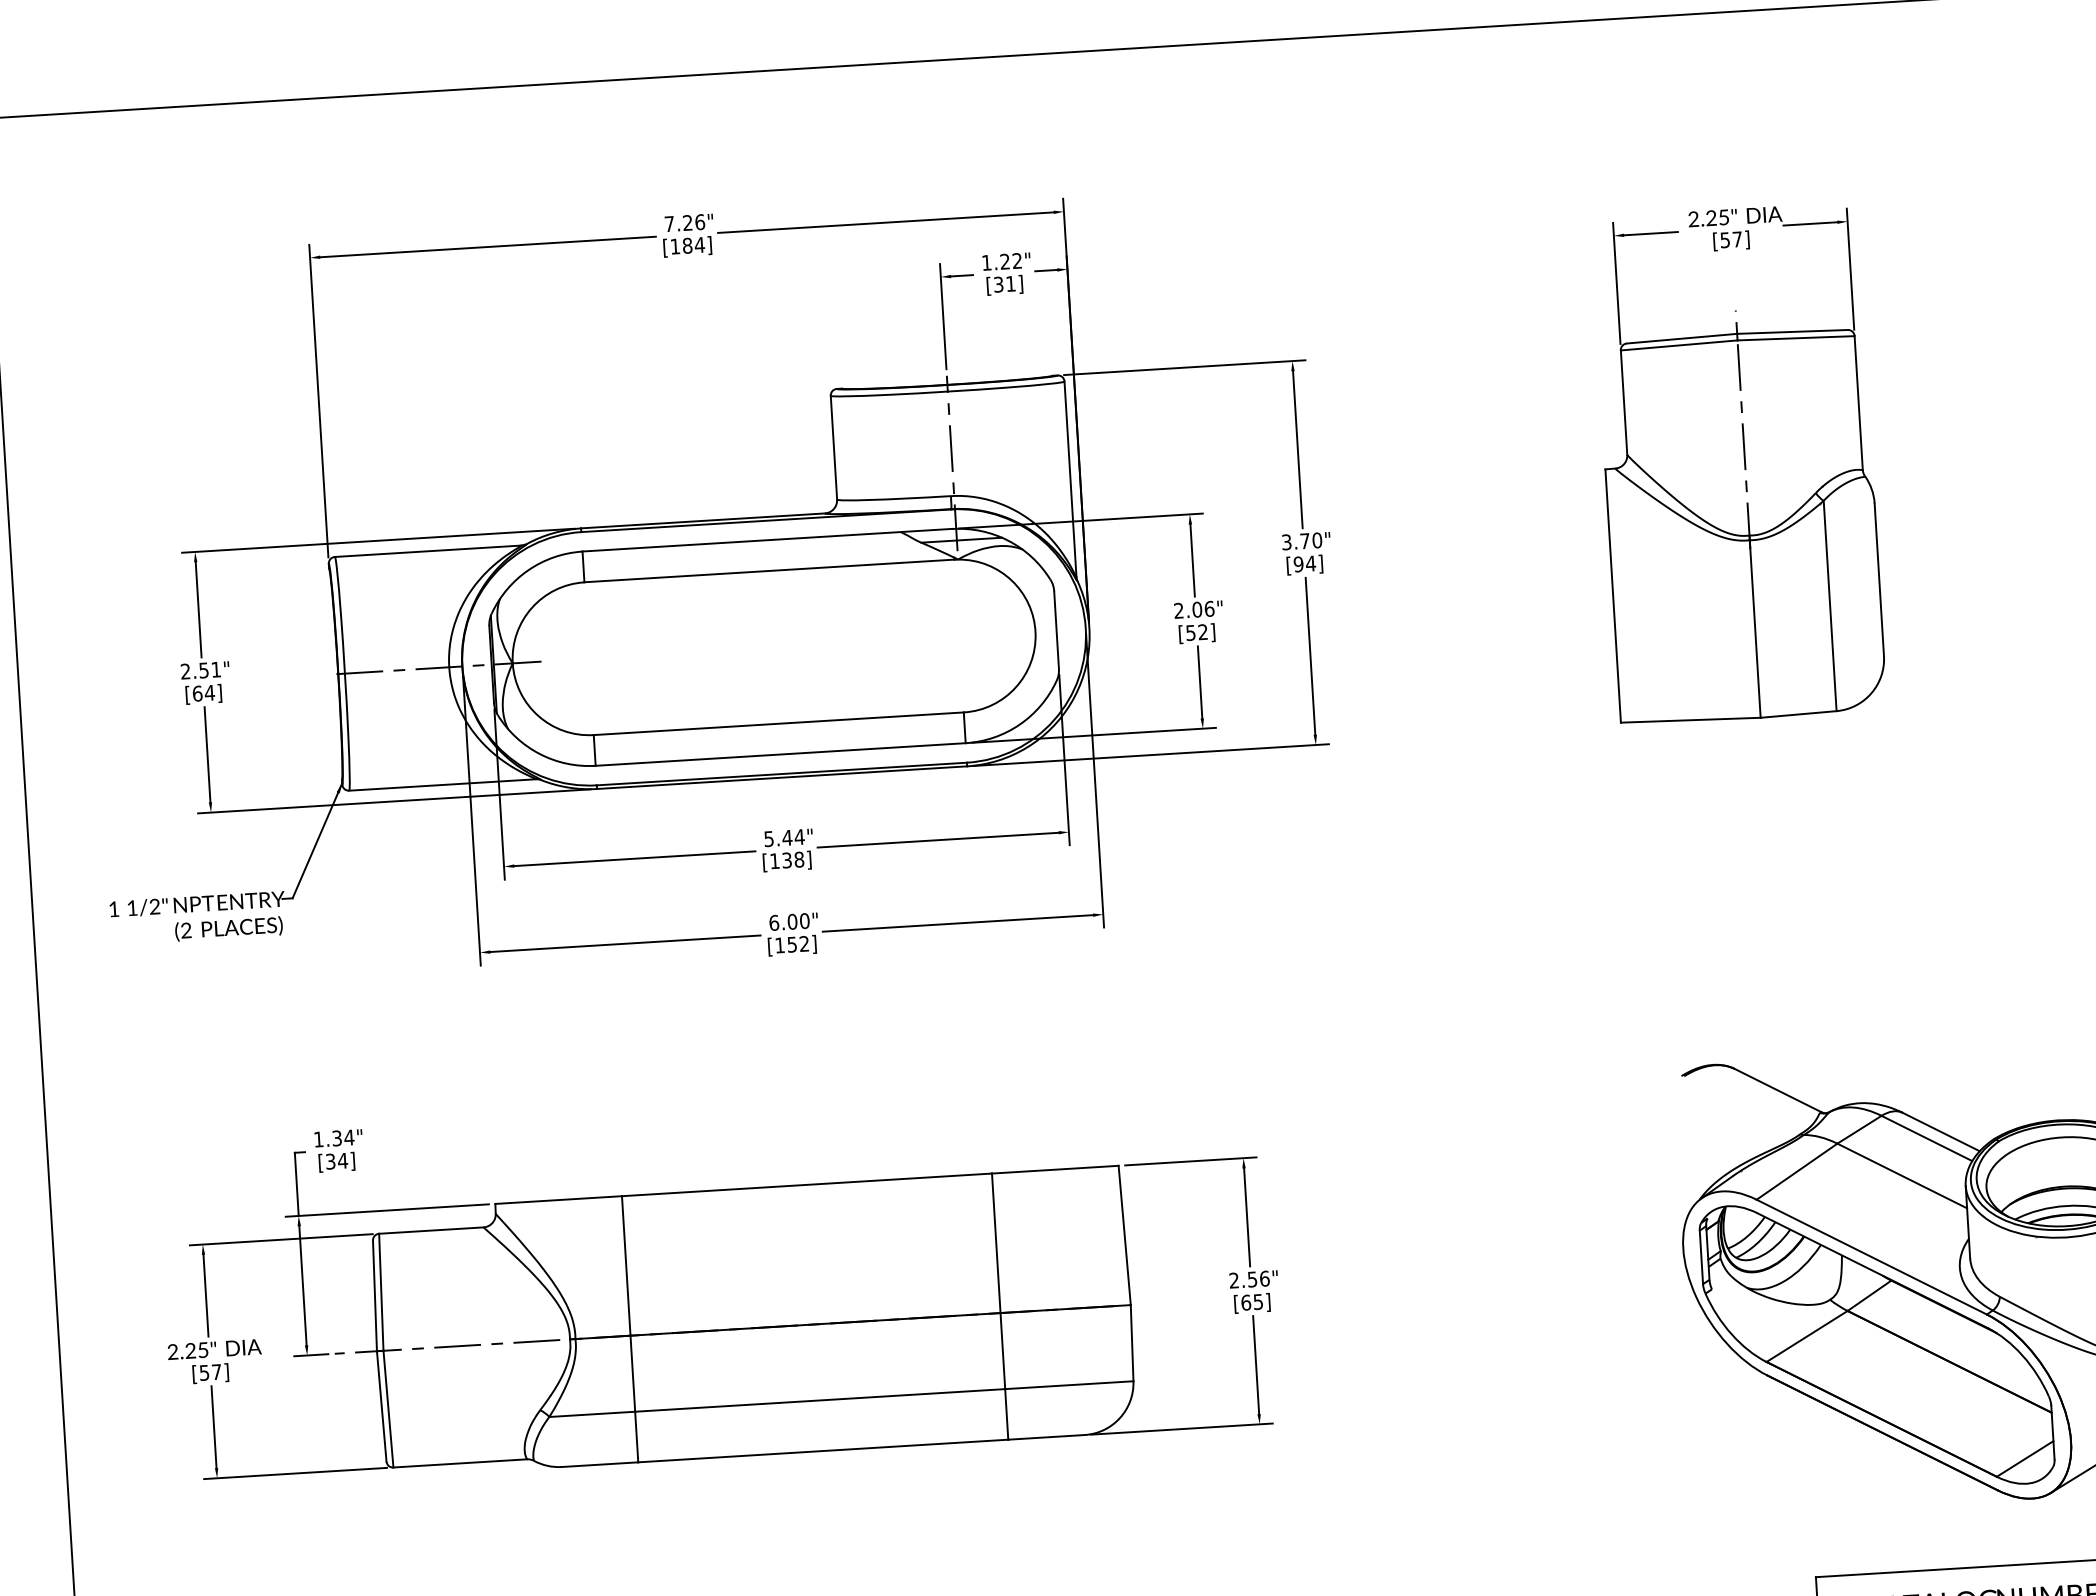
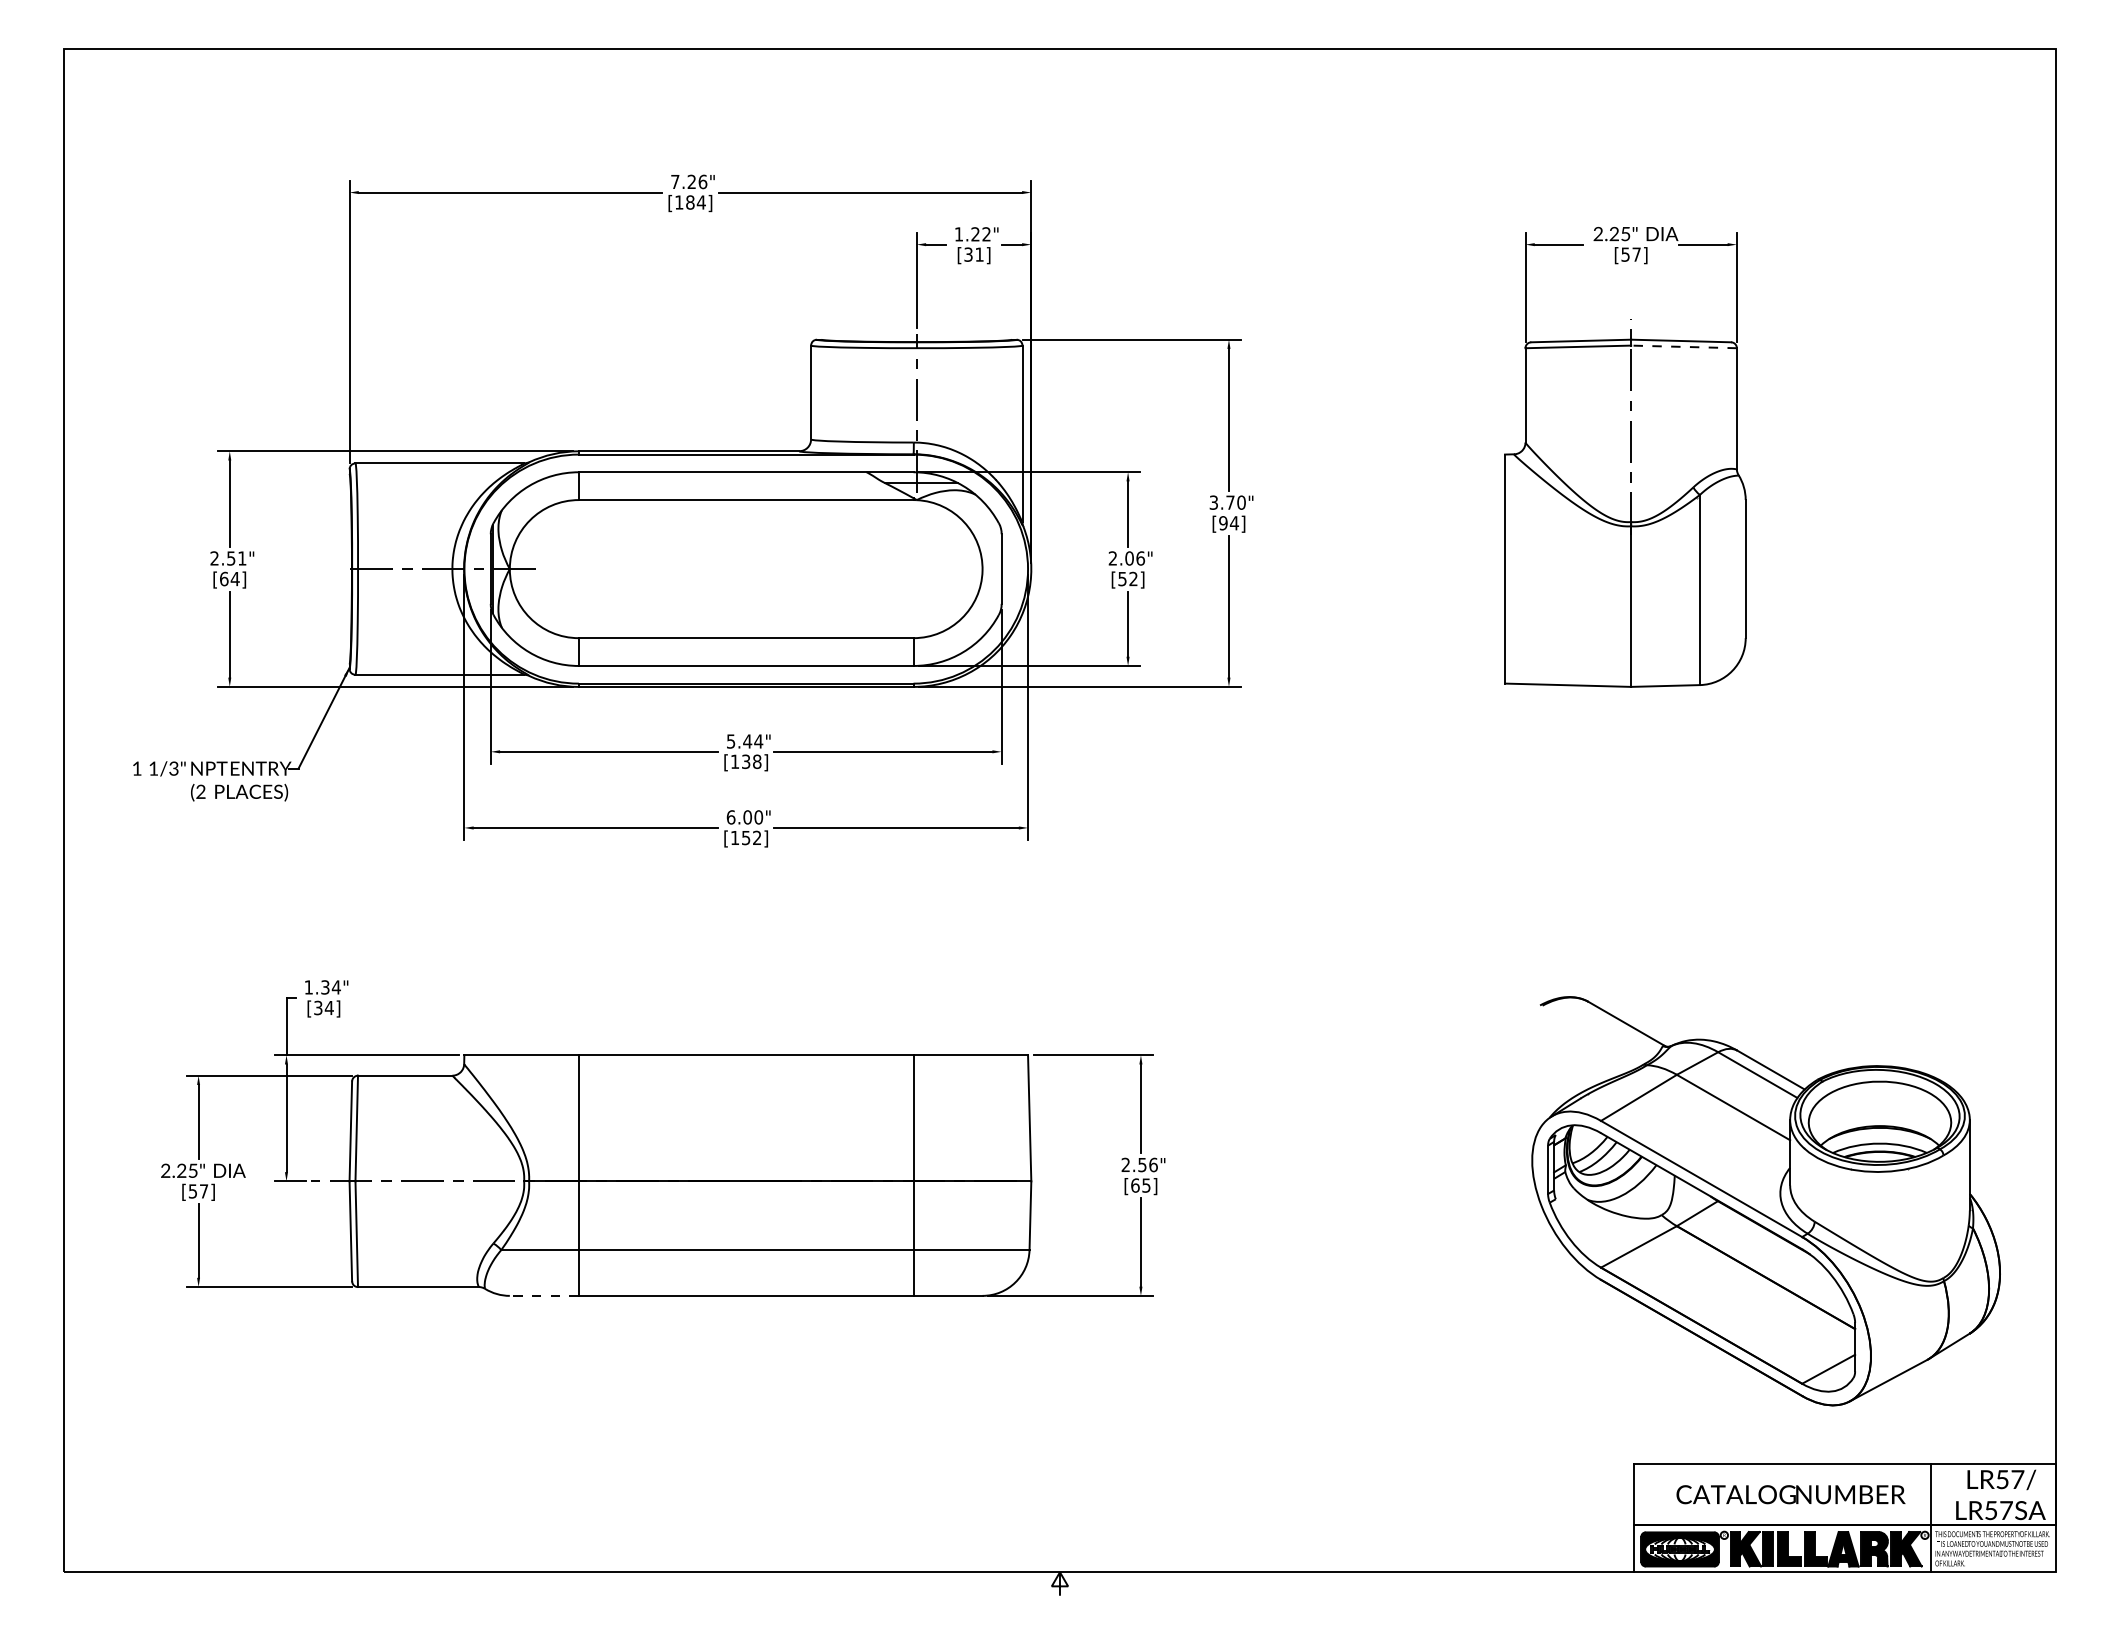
line: (1796, 337) -> (1684, 346), solid -> dashed
text: (154, 908) -> (173, 770), 1/2" -> 1/3"
line: (600, 1464) -> (544, 1295), solid -> dashed

